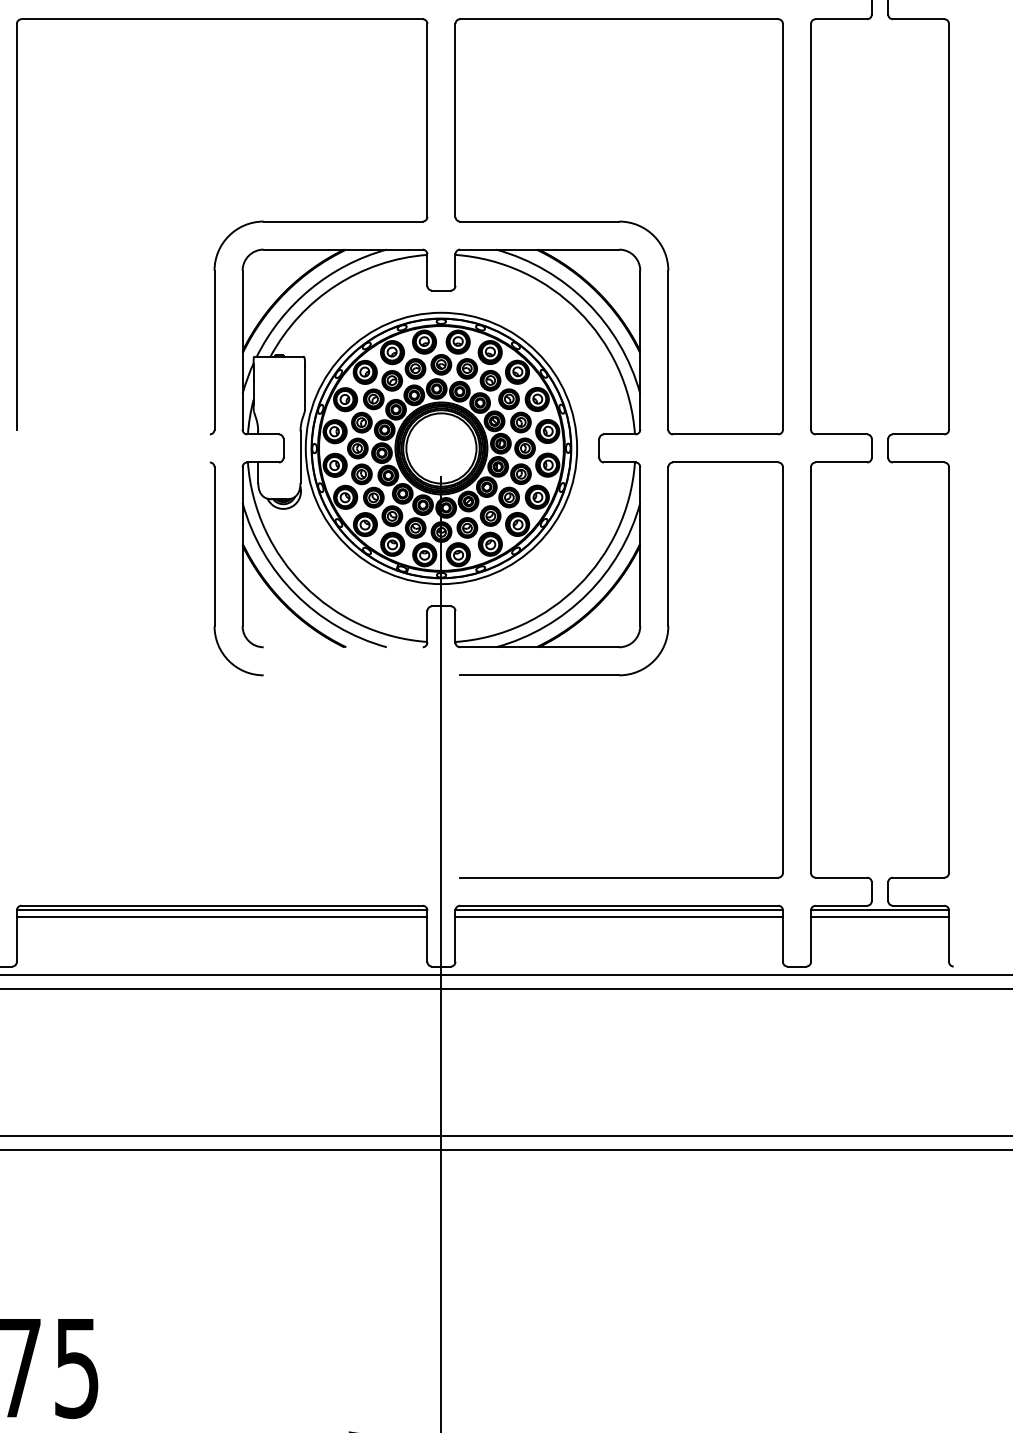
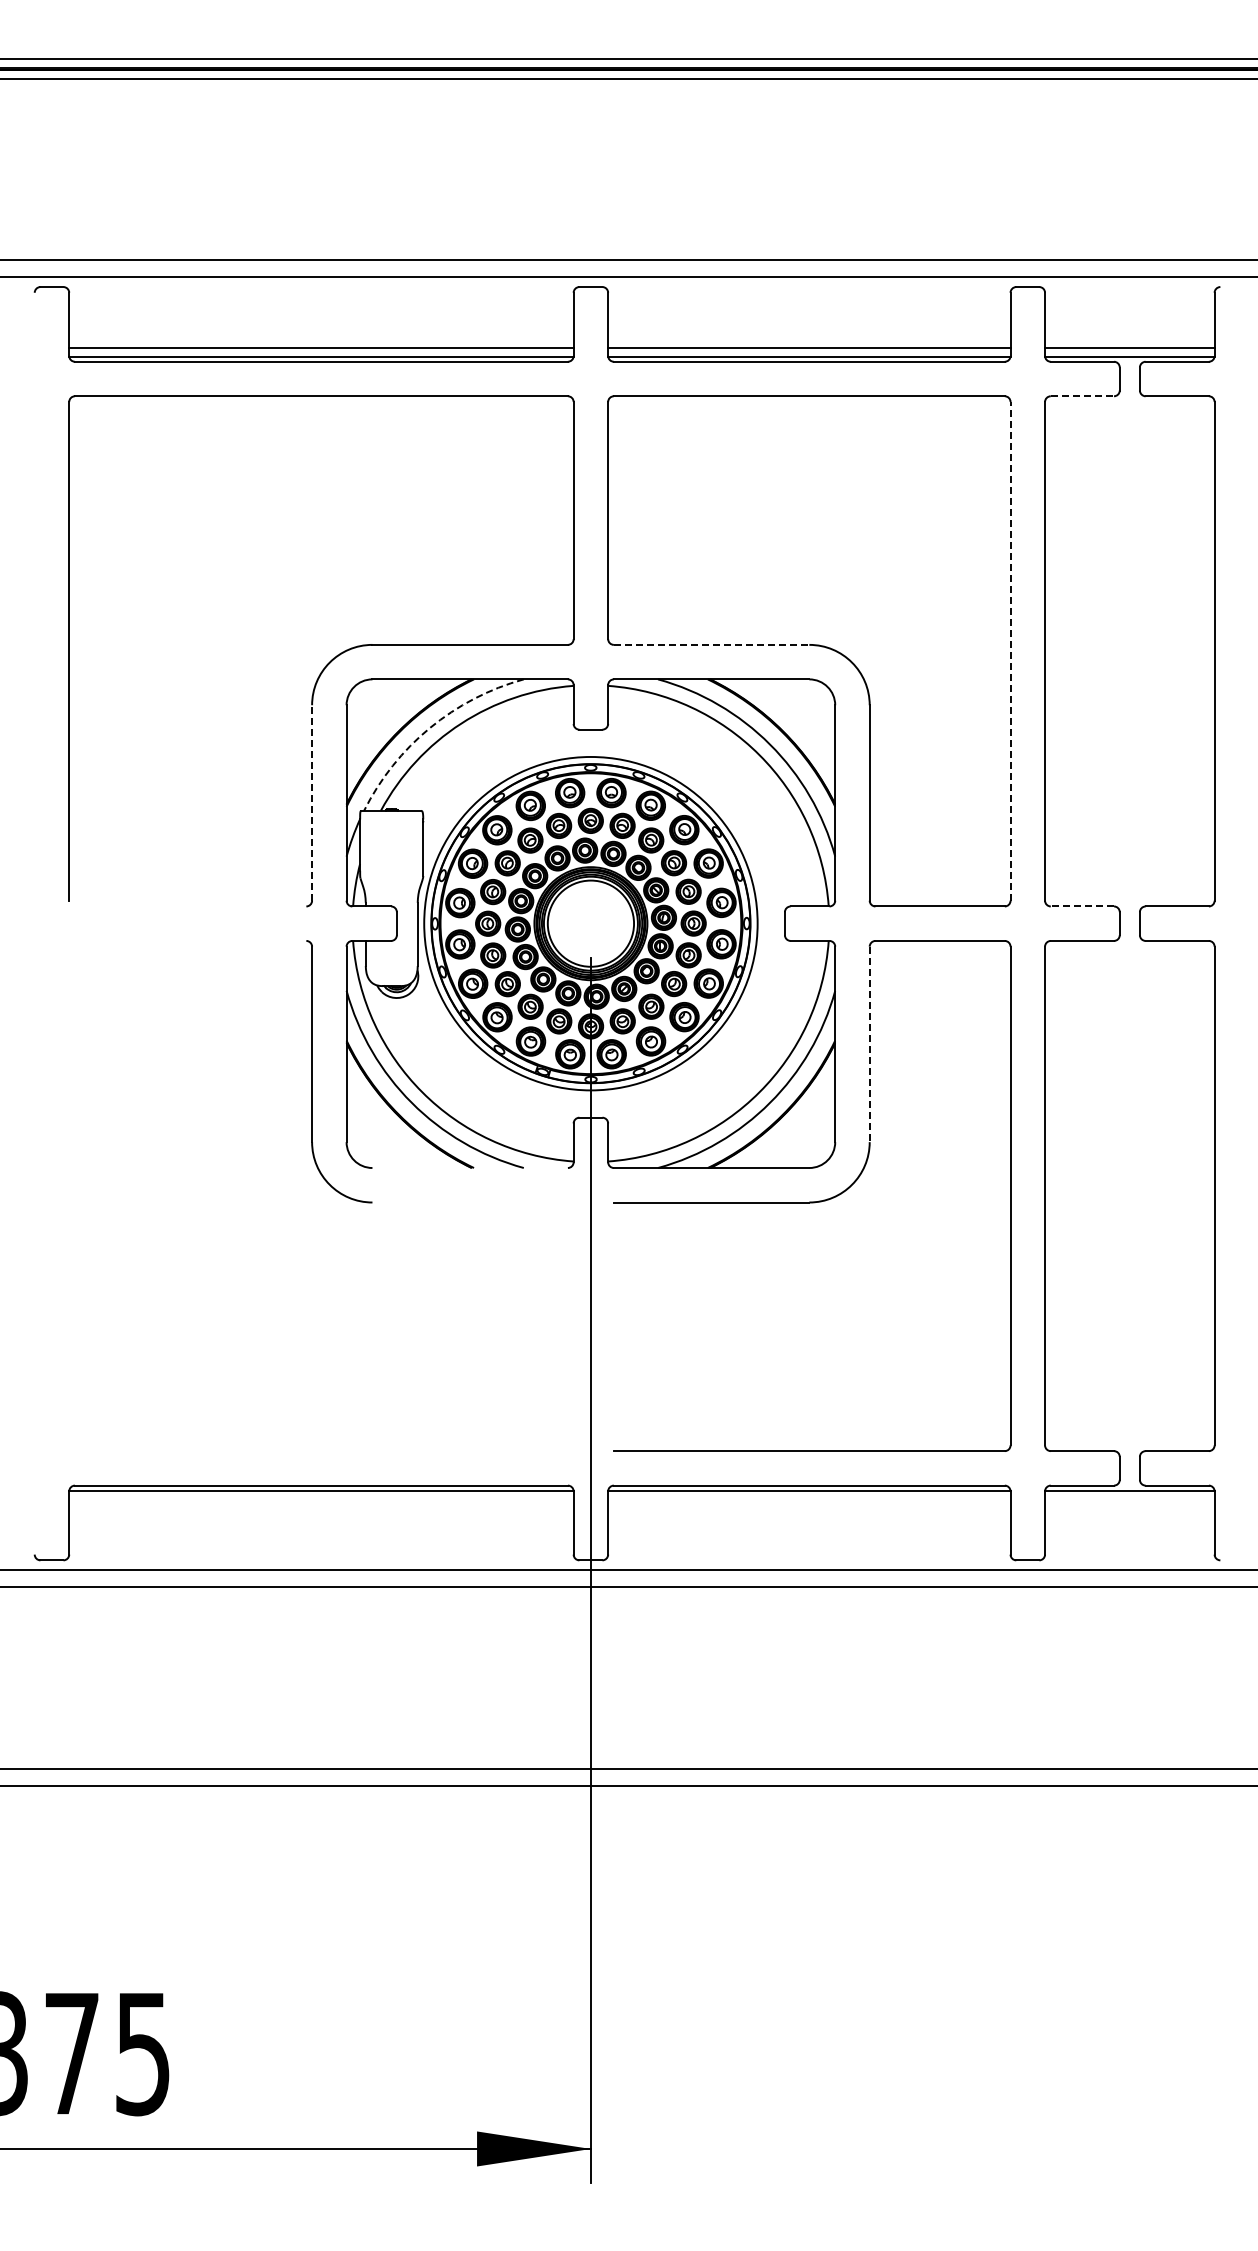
line: (841, 19) -> (1082, 396), solid -> dashed
line: (539, 221) -> (711, 644), solid -> dashed
line: (782, 226) -> (1010, 650), solid -> dashed
arc: (310, 289) -> (429, 728), solid -> dashed
line: (214, 349) -> (312, 802), solid -> dashed
line: (841, 434) -> (1082, 906), solid -> dashed
line: (668, 546) -> (869, 1044), solid -> dashed
line: (222, 916) -> (321, 1498), removed
line: (619, 916) -> (809, 1498), removed
line: (879, 916) -> (1129, 1498), removed

